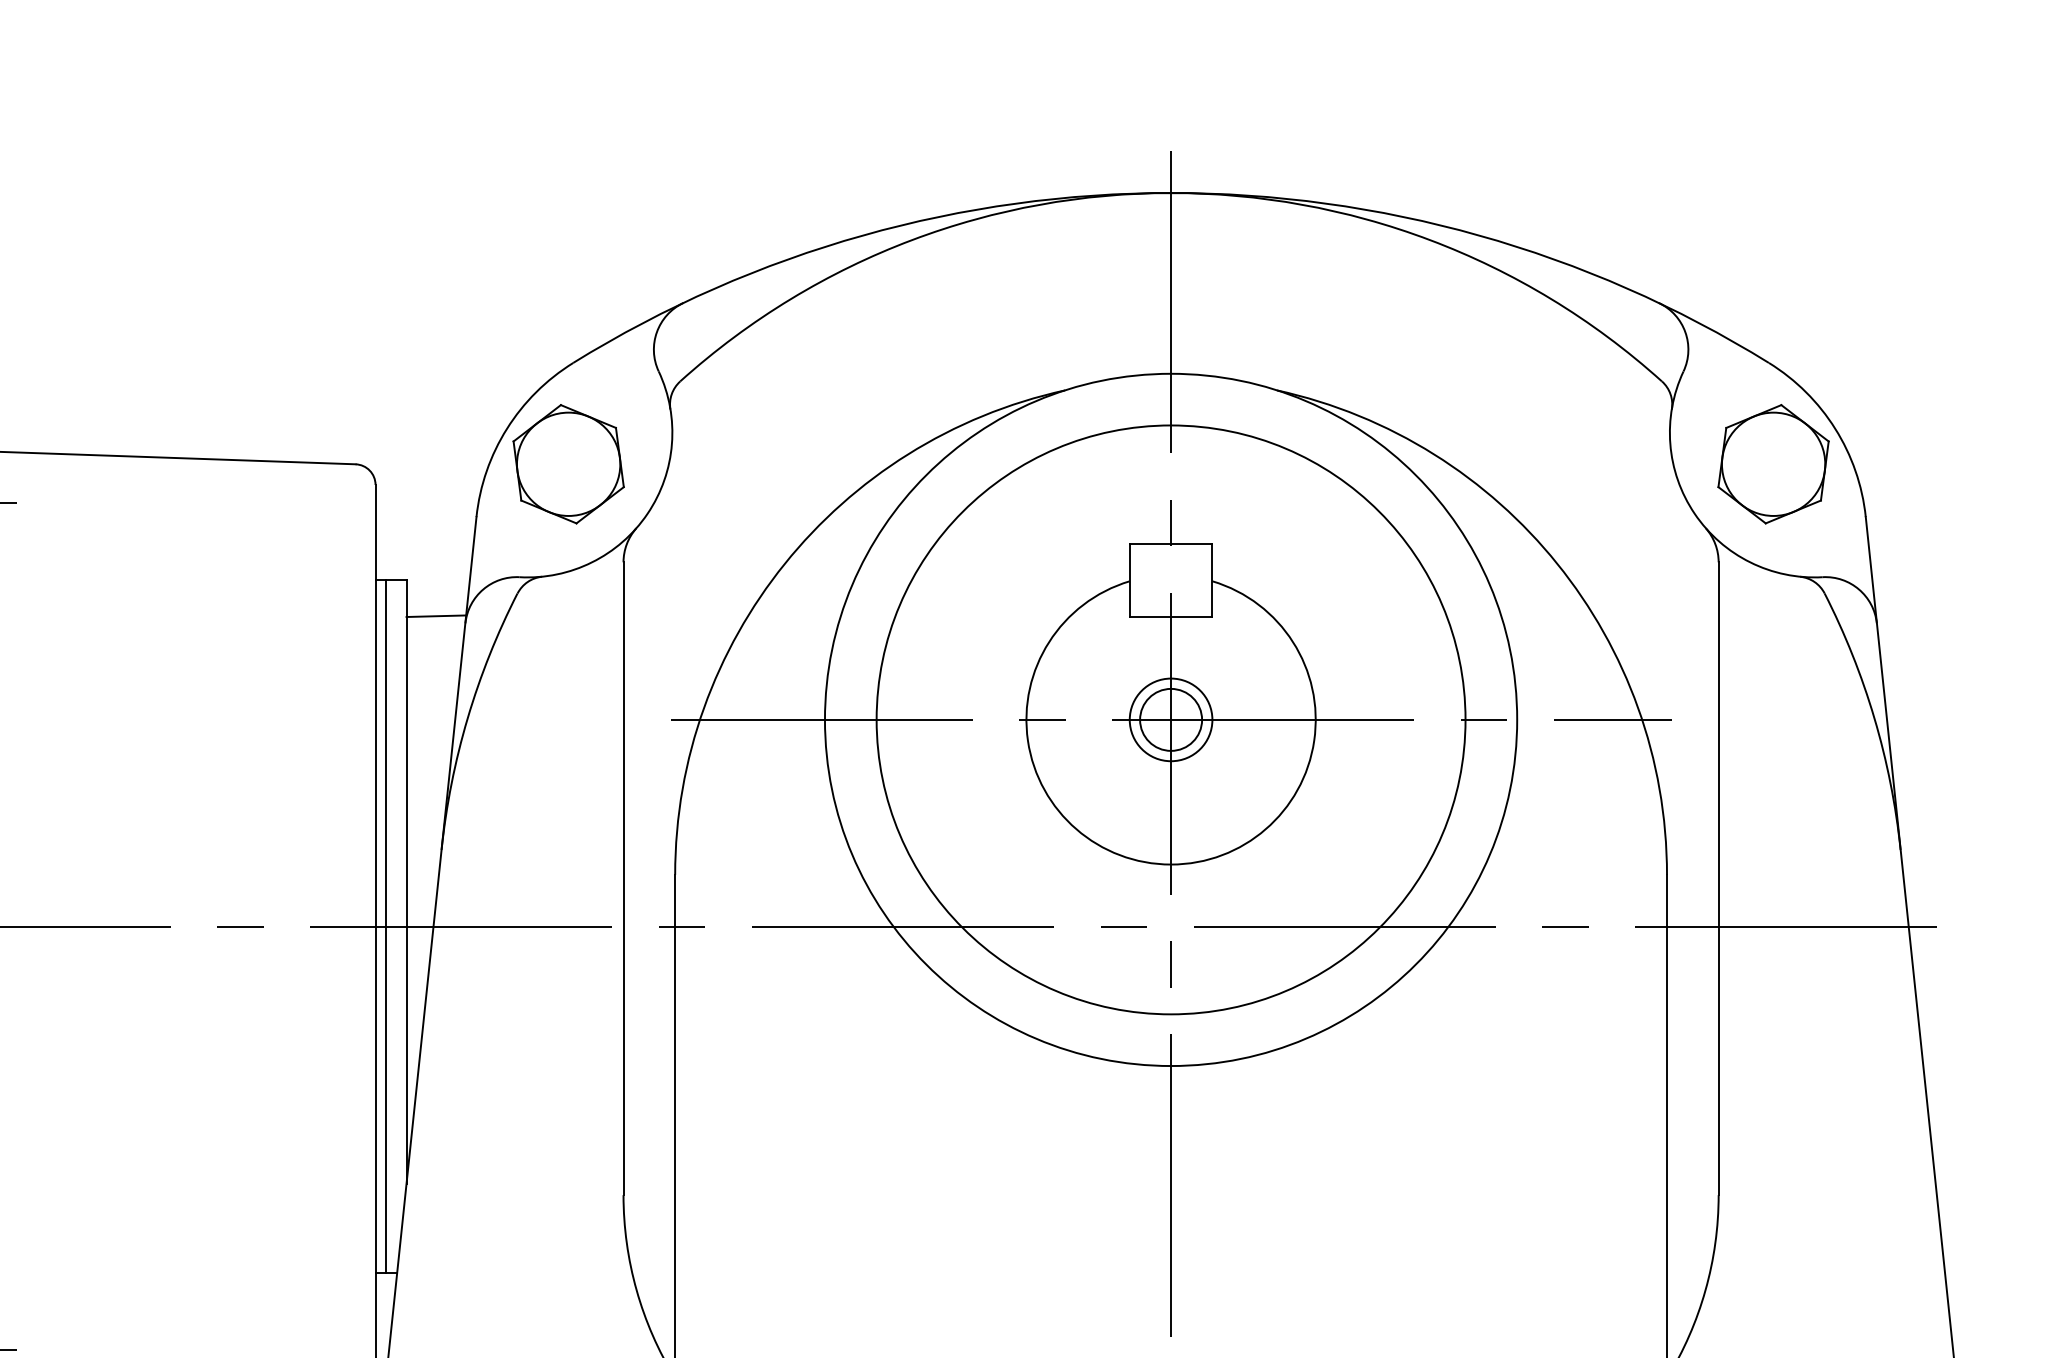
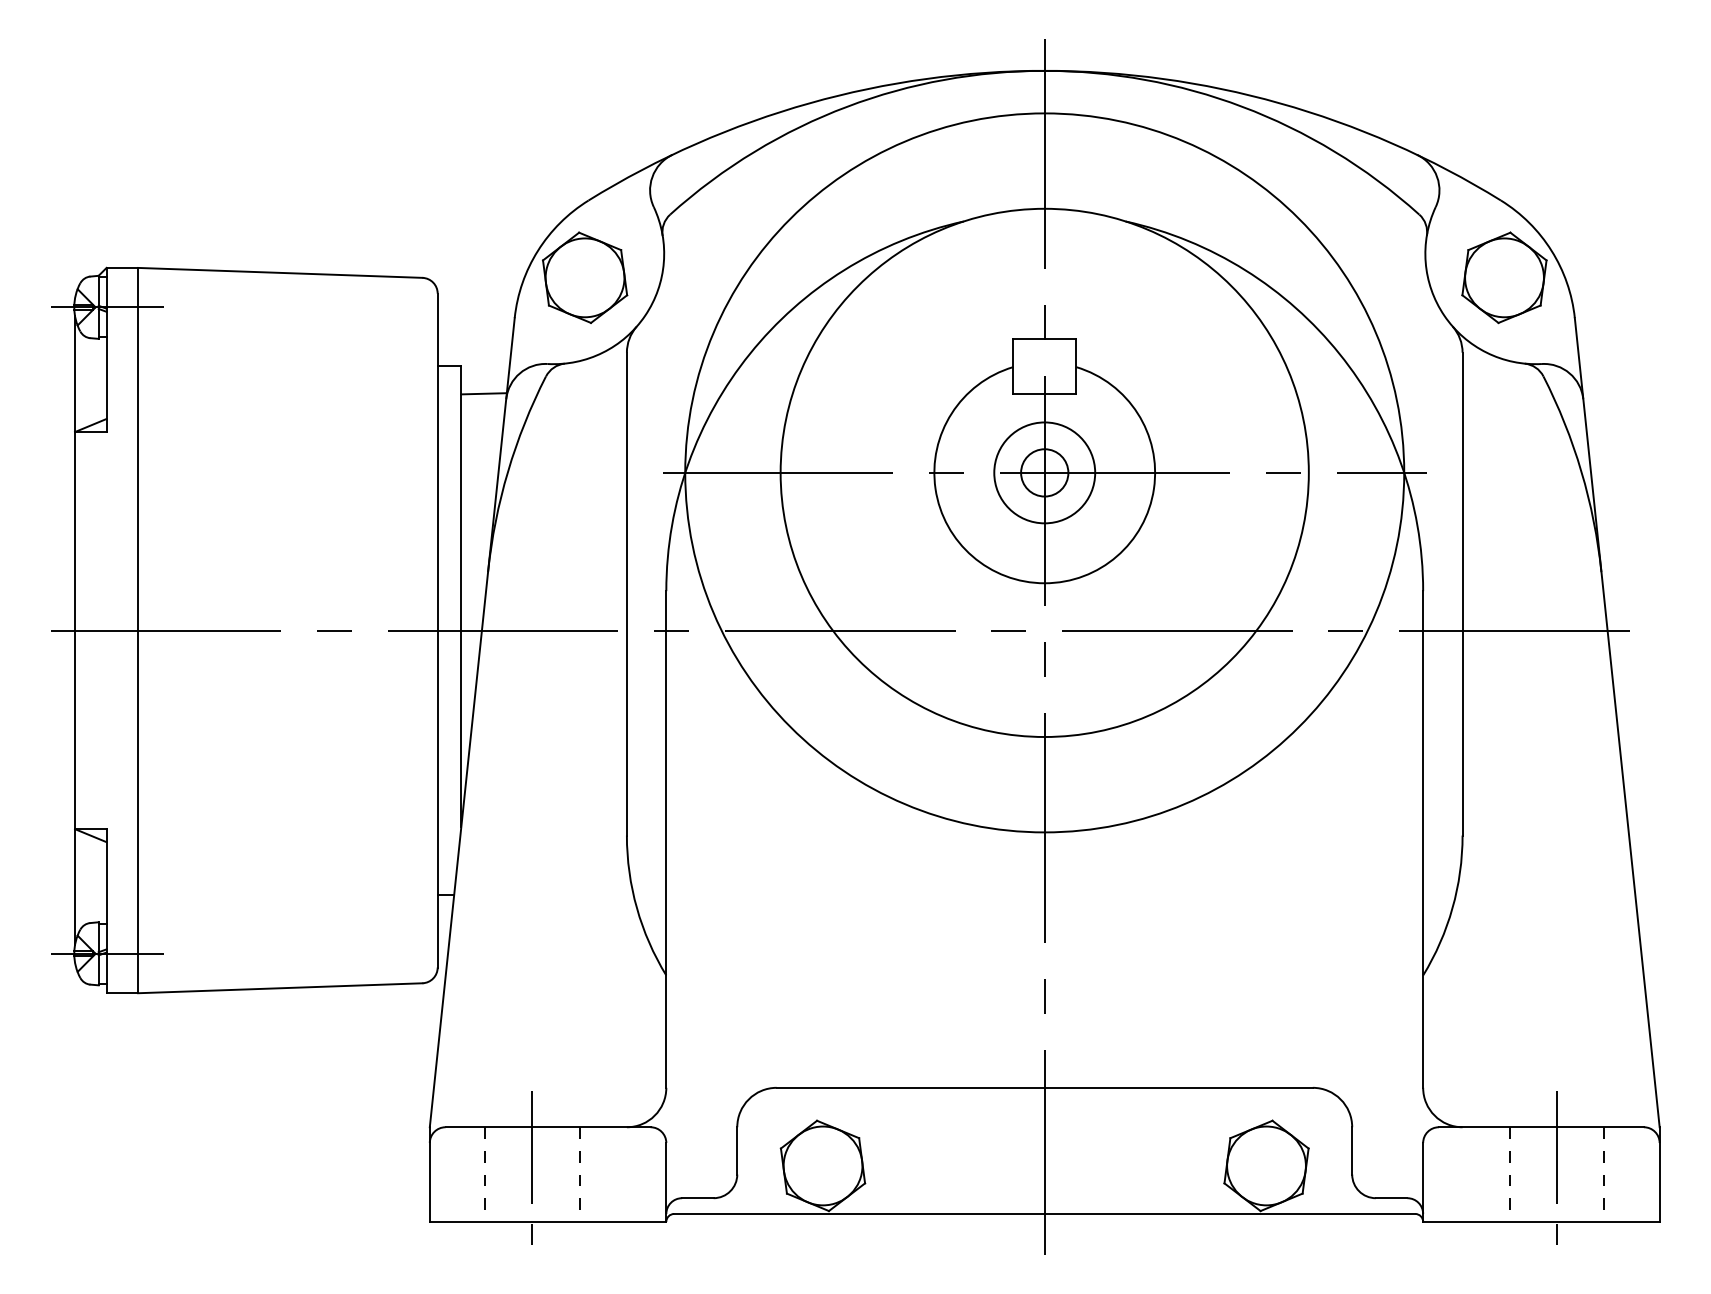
circle: (1170, 719) -> (1044, 472), size x1.6
circle: (1170, 719) -> (1044, 472), size x1.6
line: (385, 926) -> (445, 630), removed

